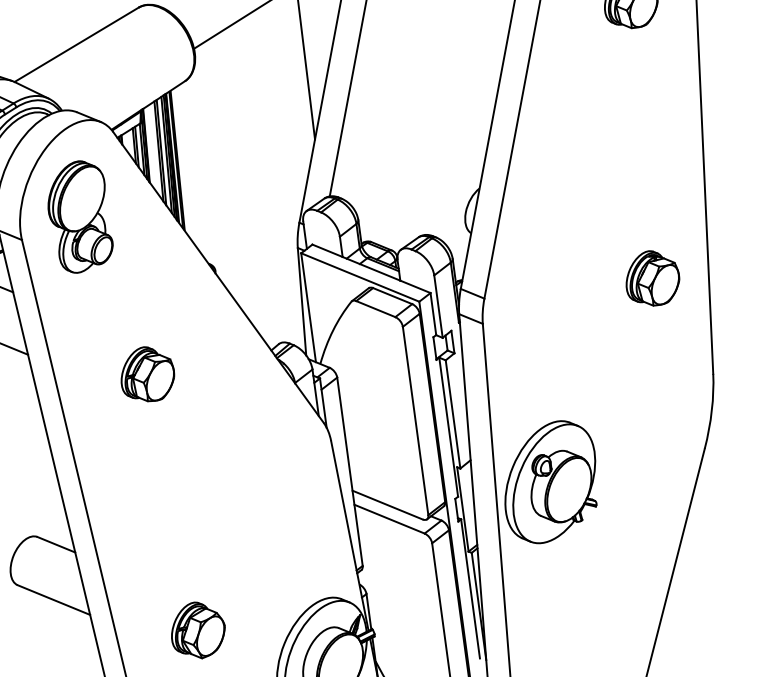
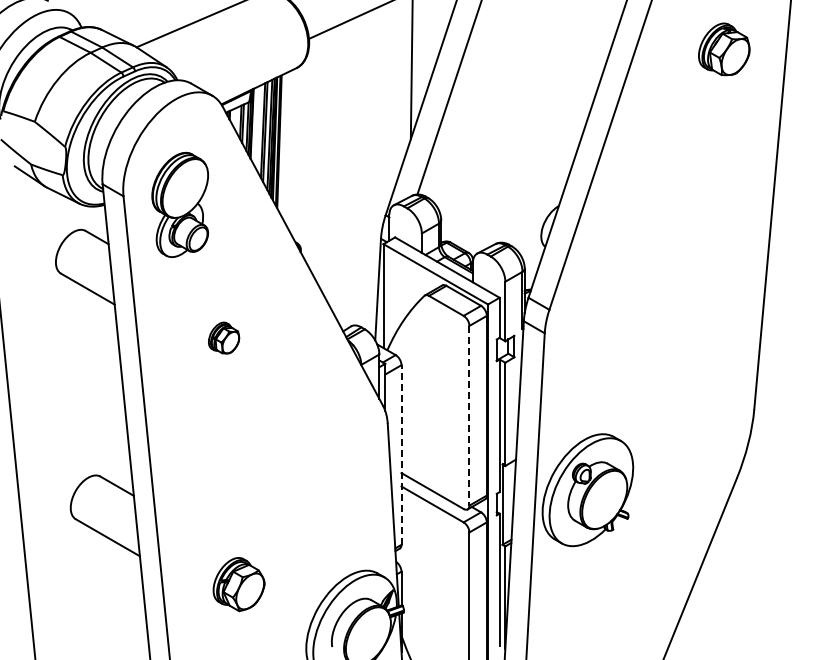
part: (78, 216) -> (179, 204), moved
part: (652, 277) -> (709, 311), removed
part: (146, 373) -> (223, 337), size x0.6
line: (415, 420) -> (469, 415), solid -> dashed
line: (350, 472) -> (401, 455), solid -> dashed

